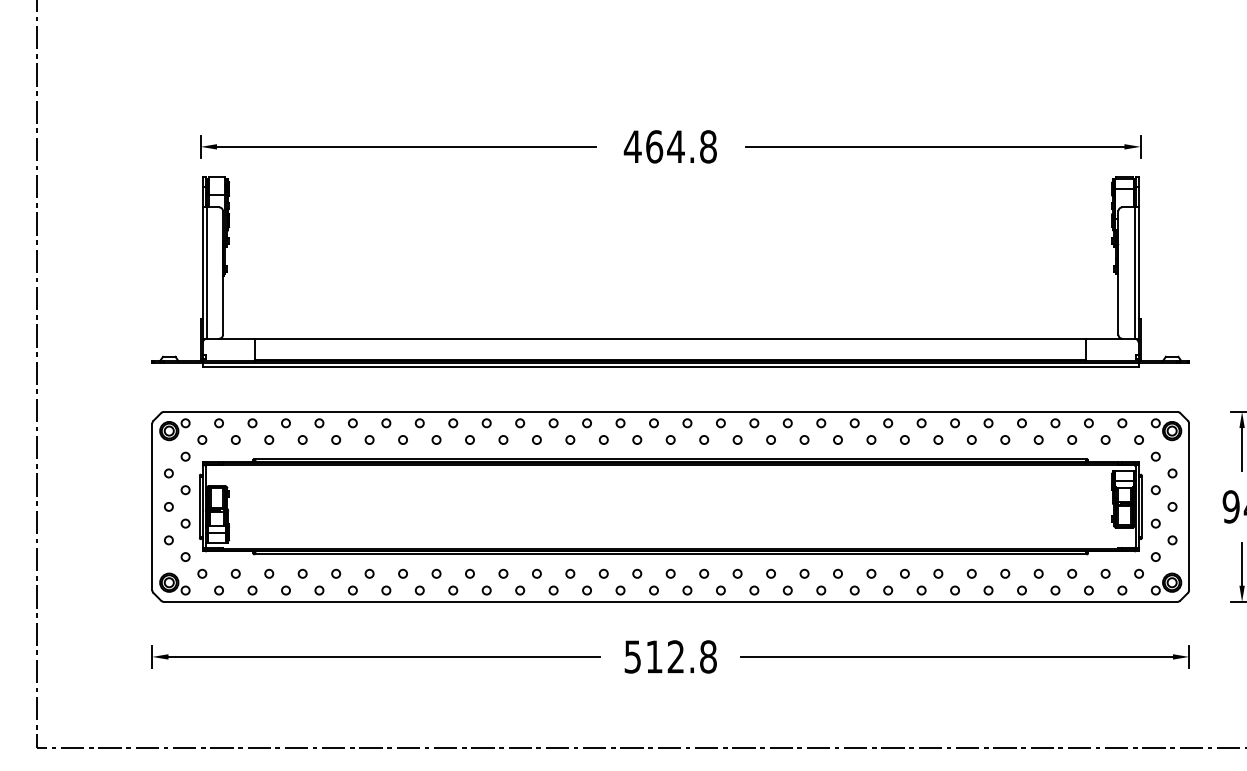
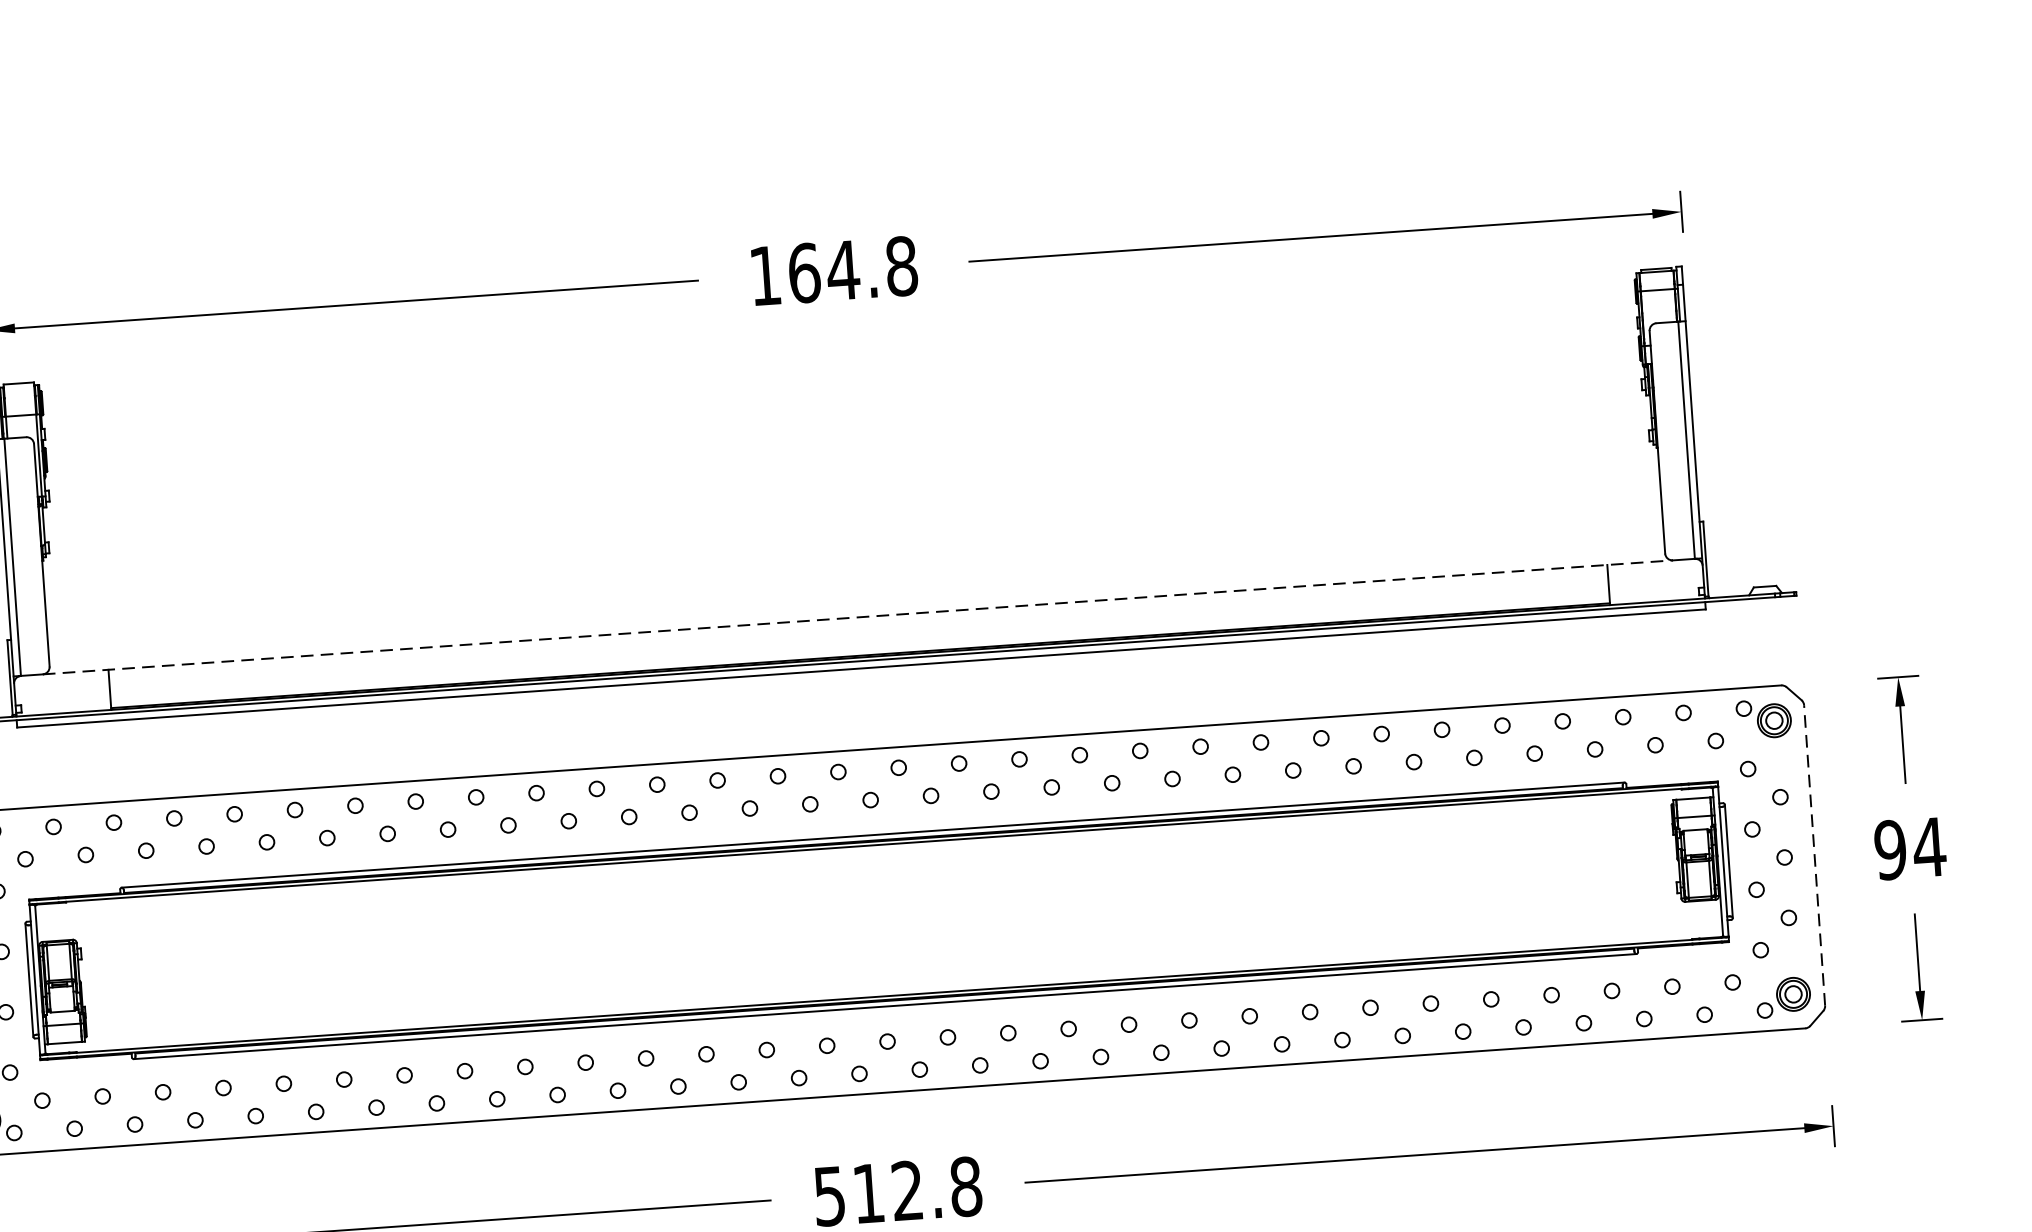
text: (632, 146) -> (764, 275), 464.8 -> 164.8
line: (670, 338) -> (857, 616), solid -> dashed
line: (1189, 506) -> (1815, 854), solid -> dashed

